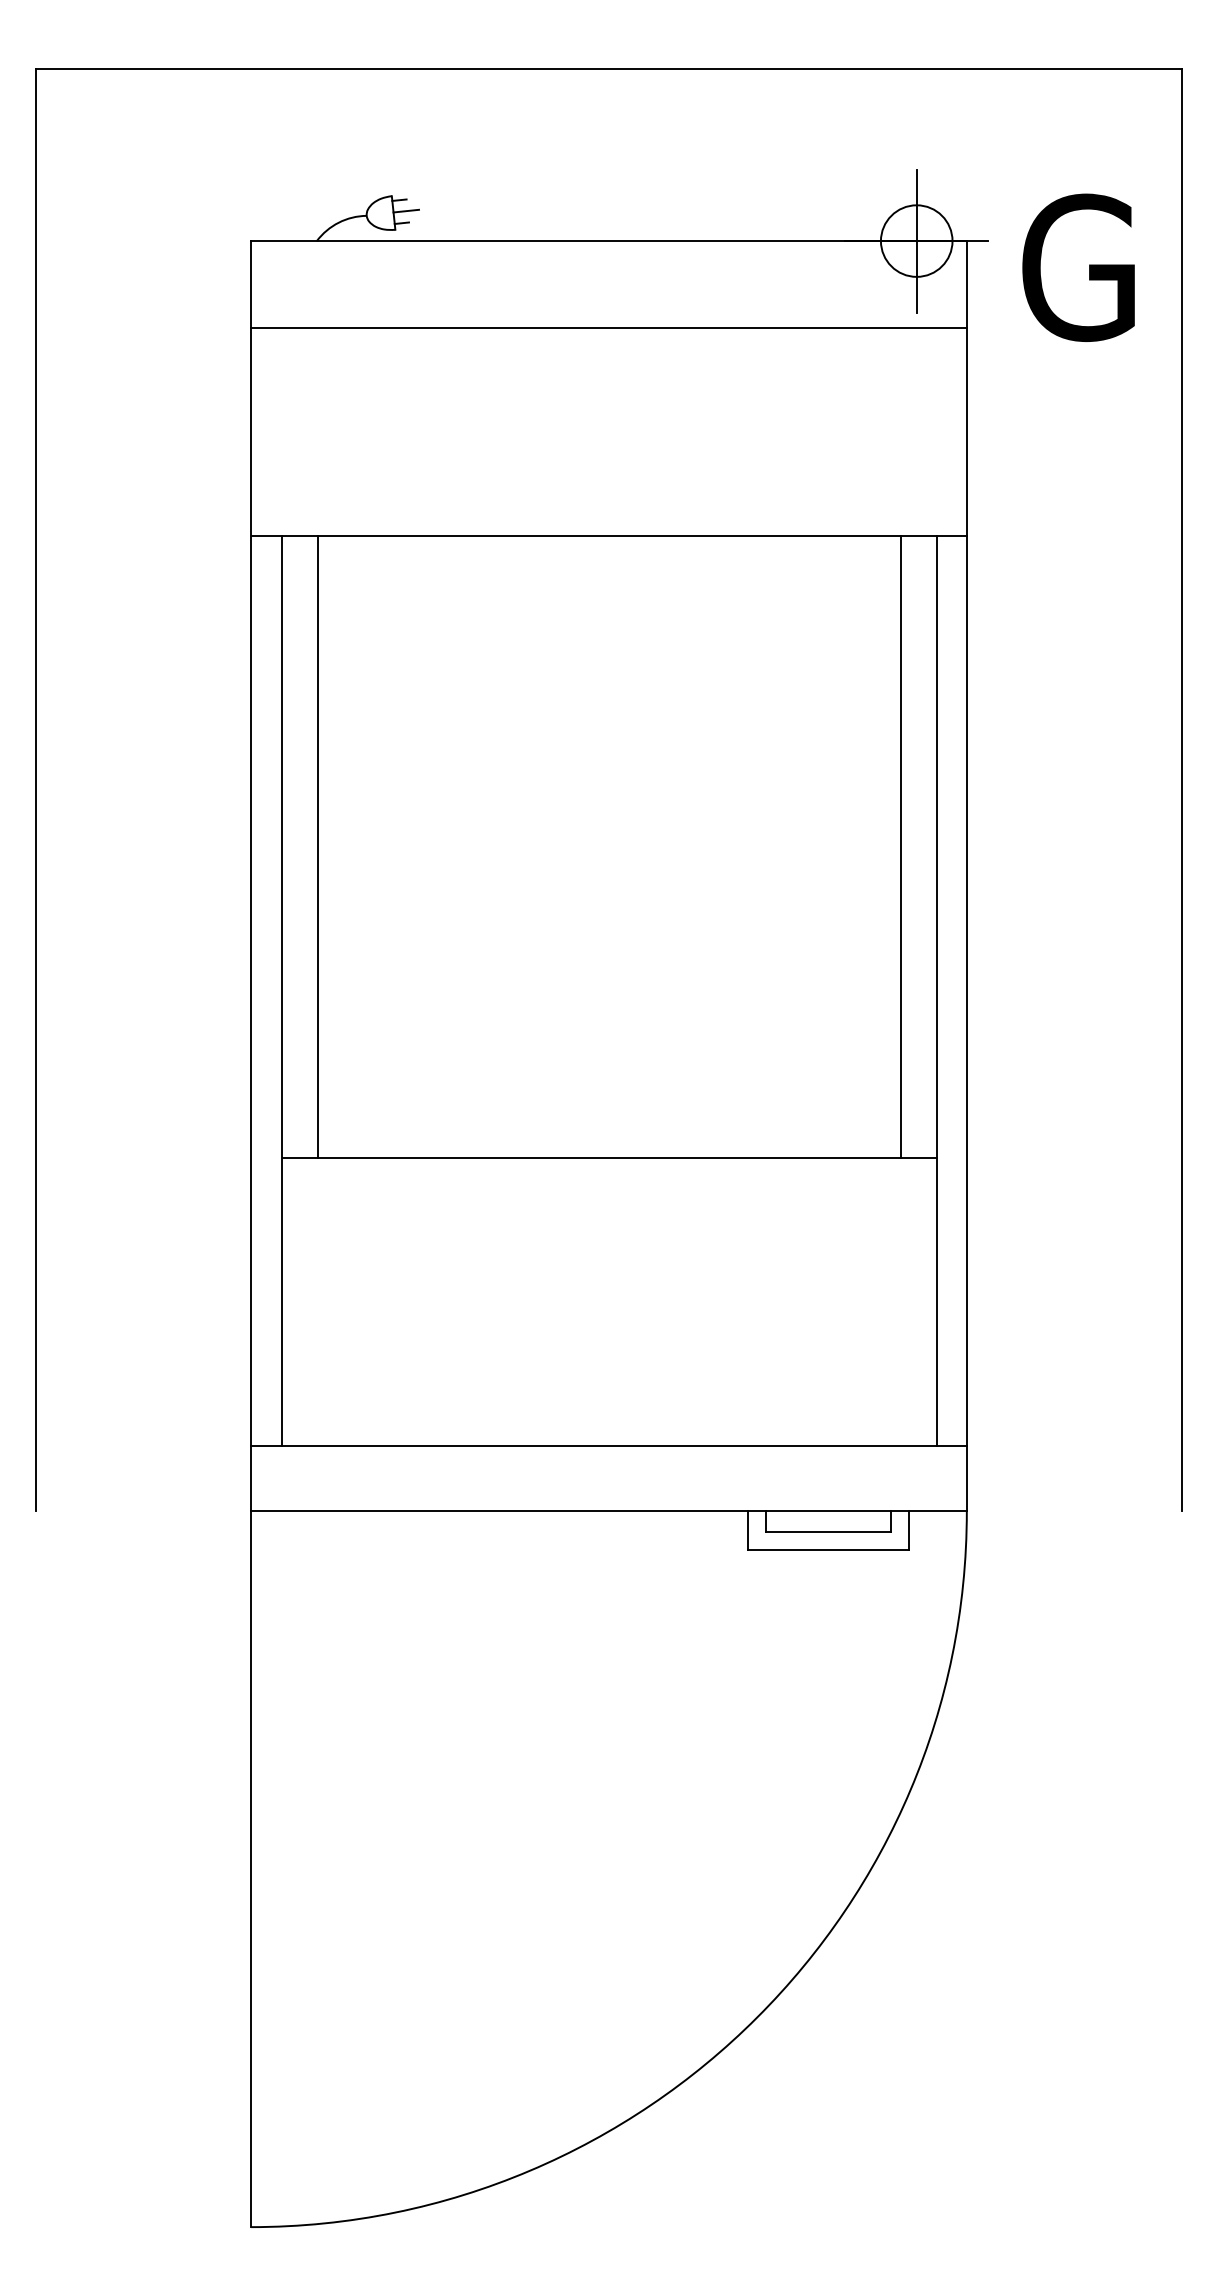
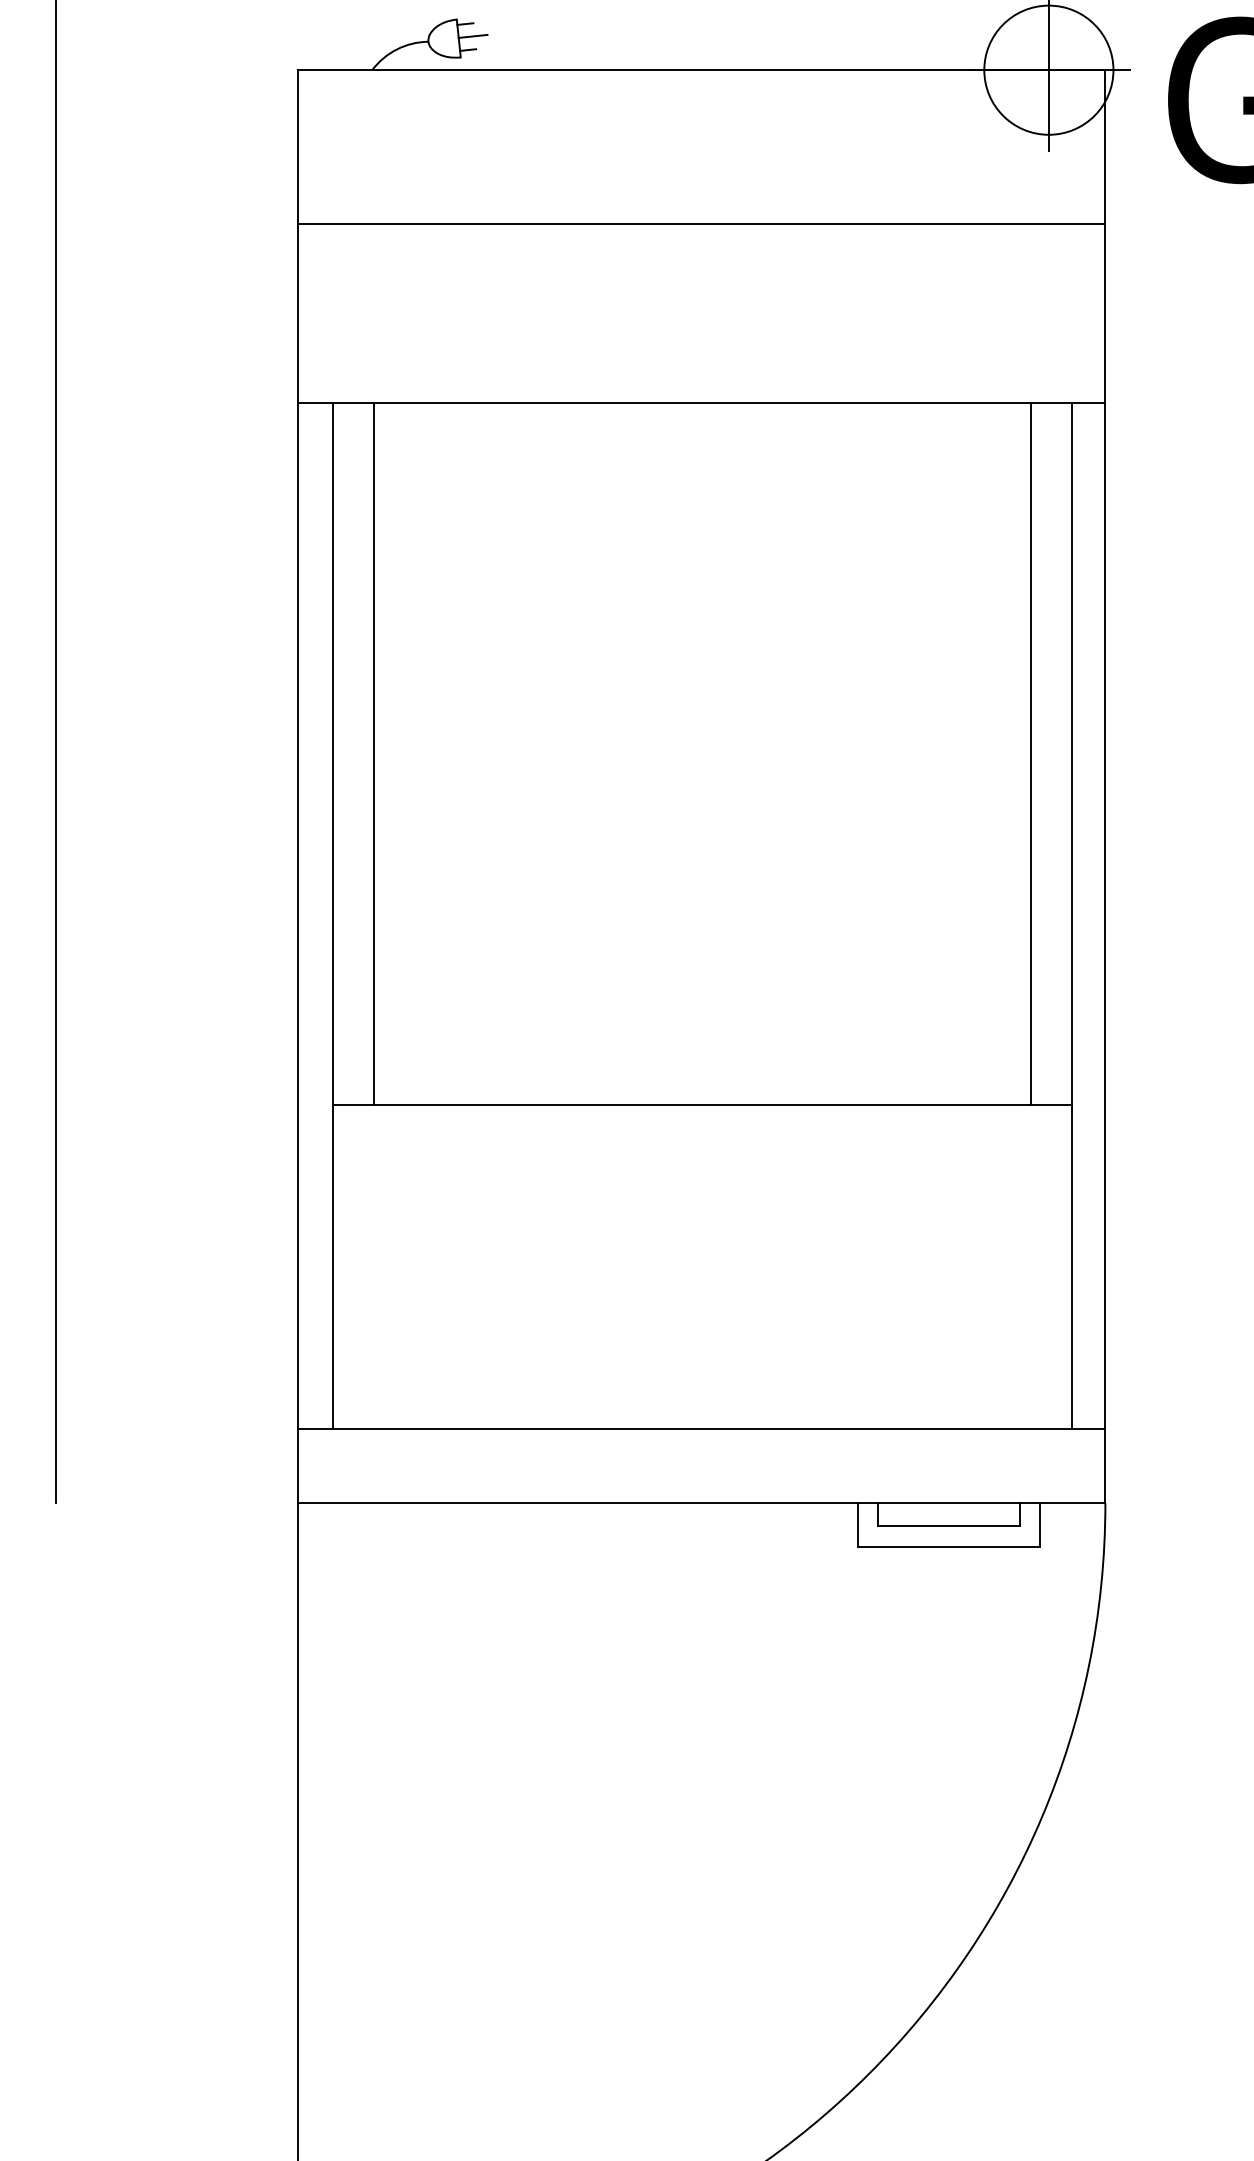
circle: (916, 240) -> (1048, 69), size x1.6
line: (608, 327) -> (701, 224), moved

